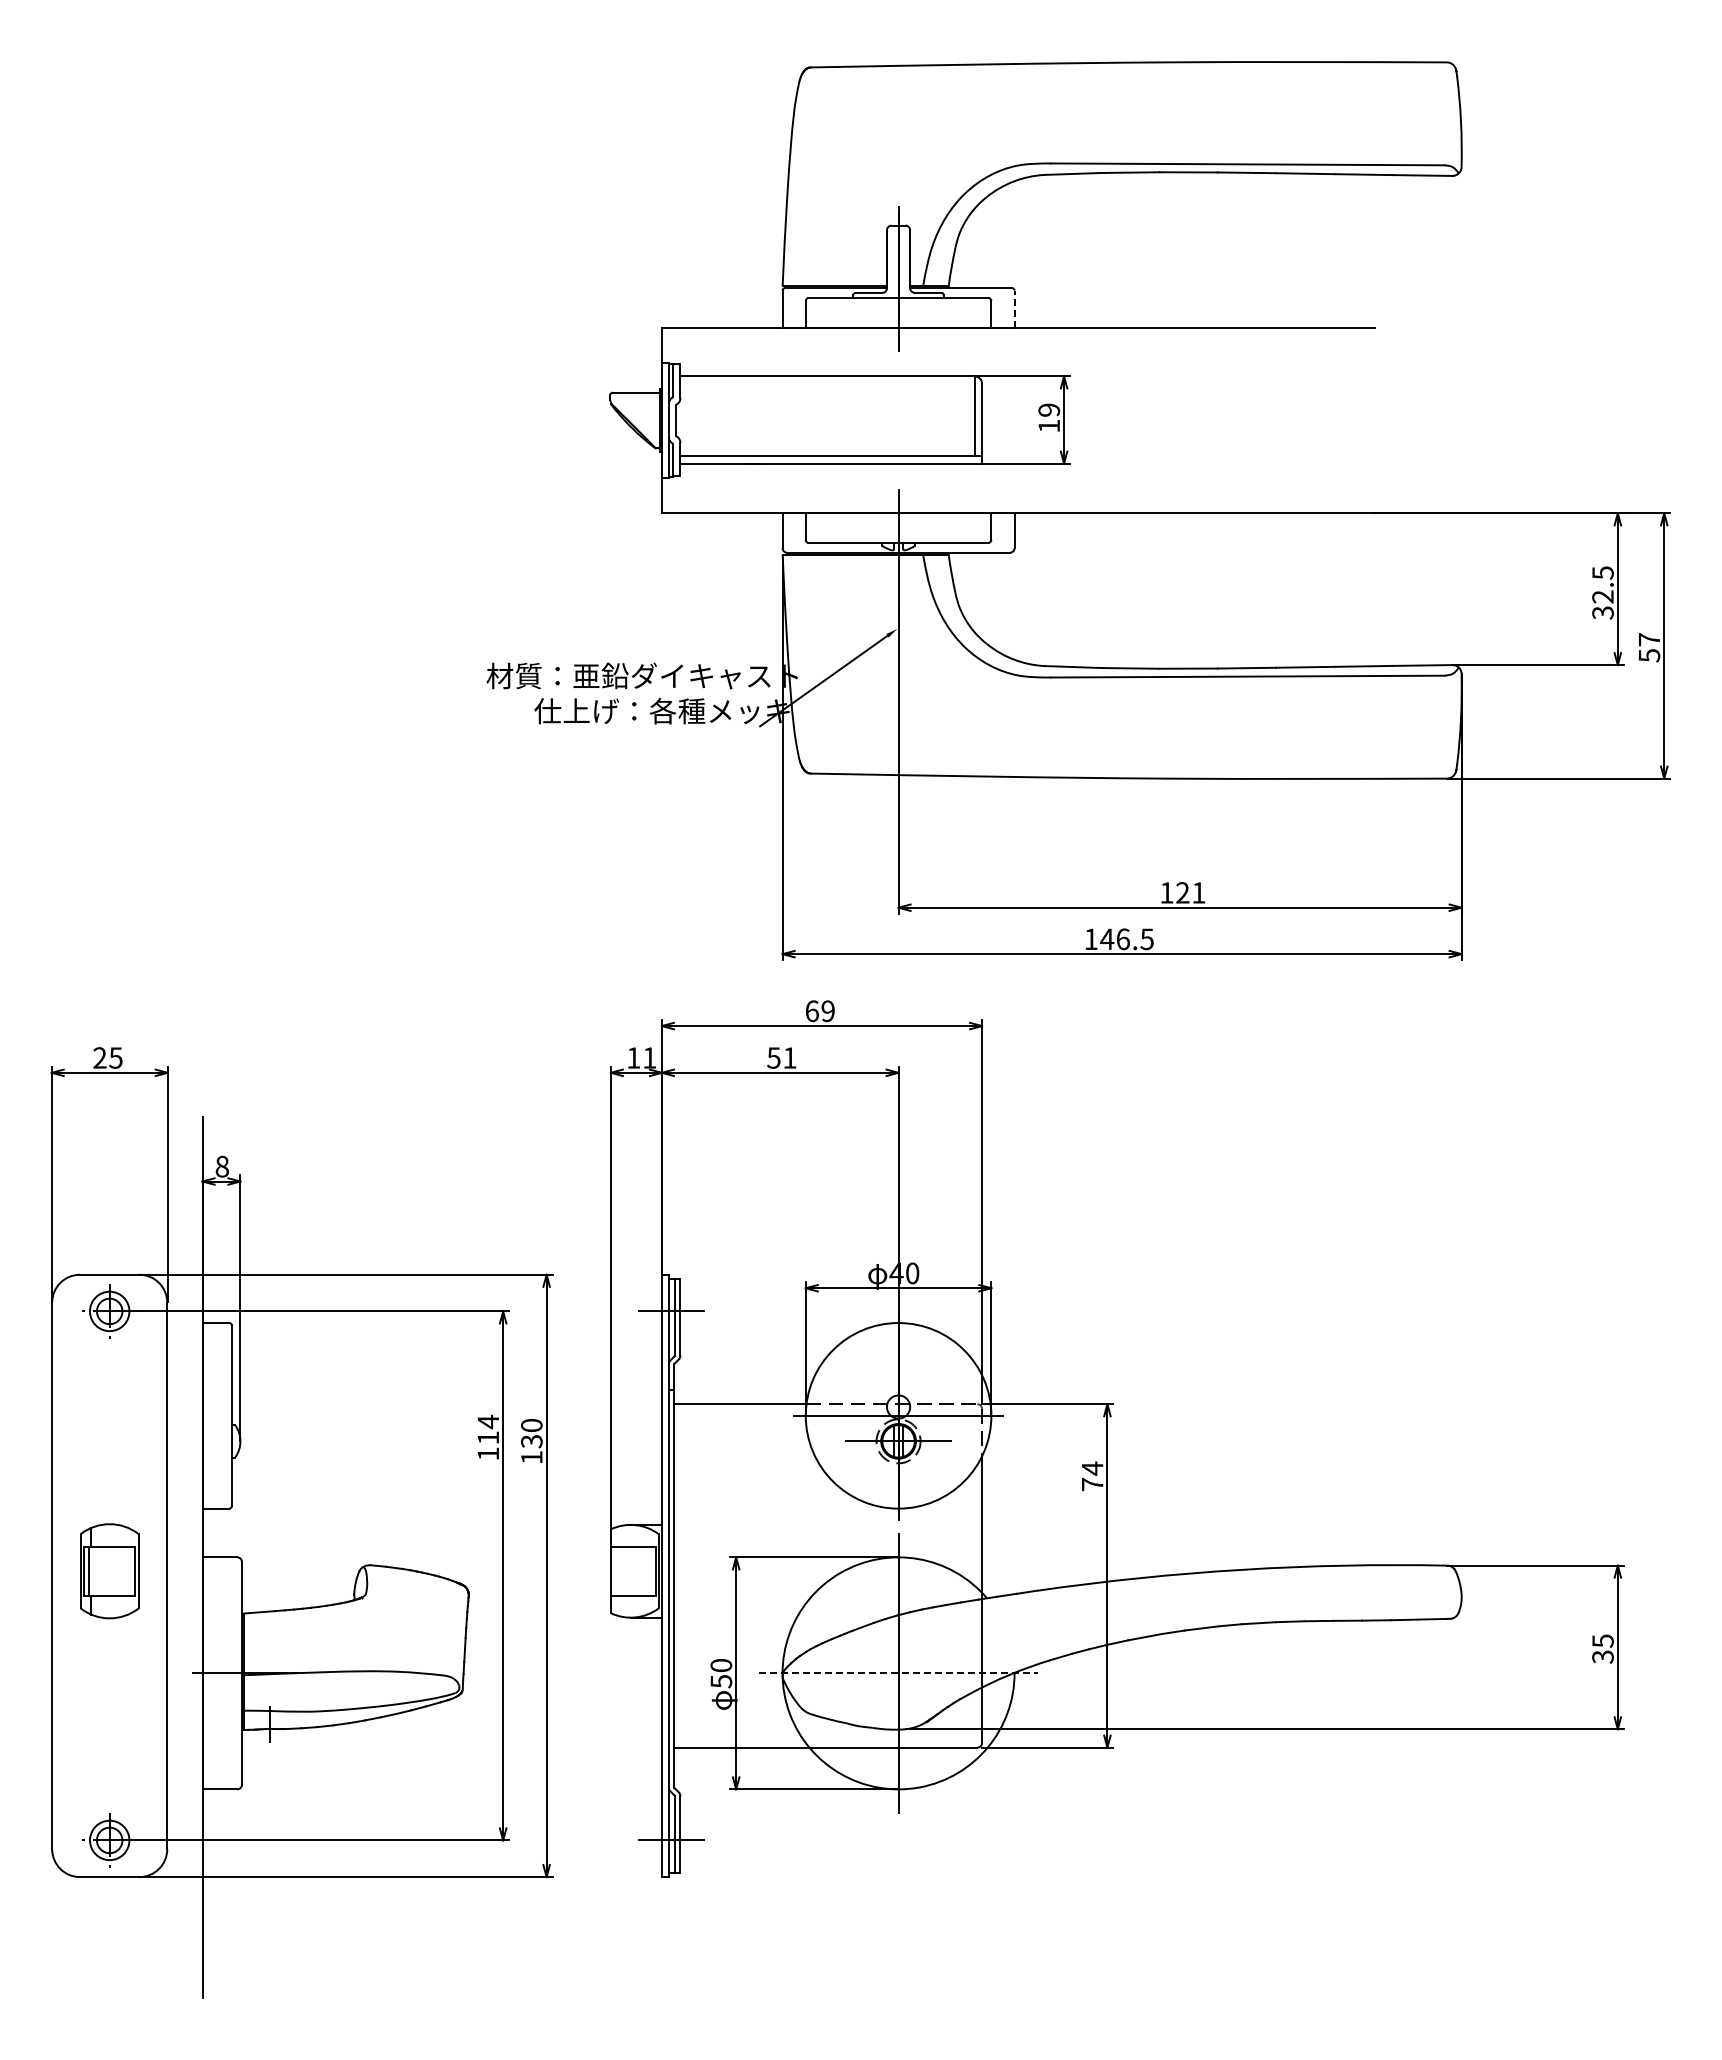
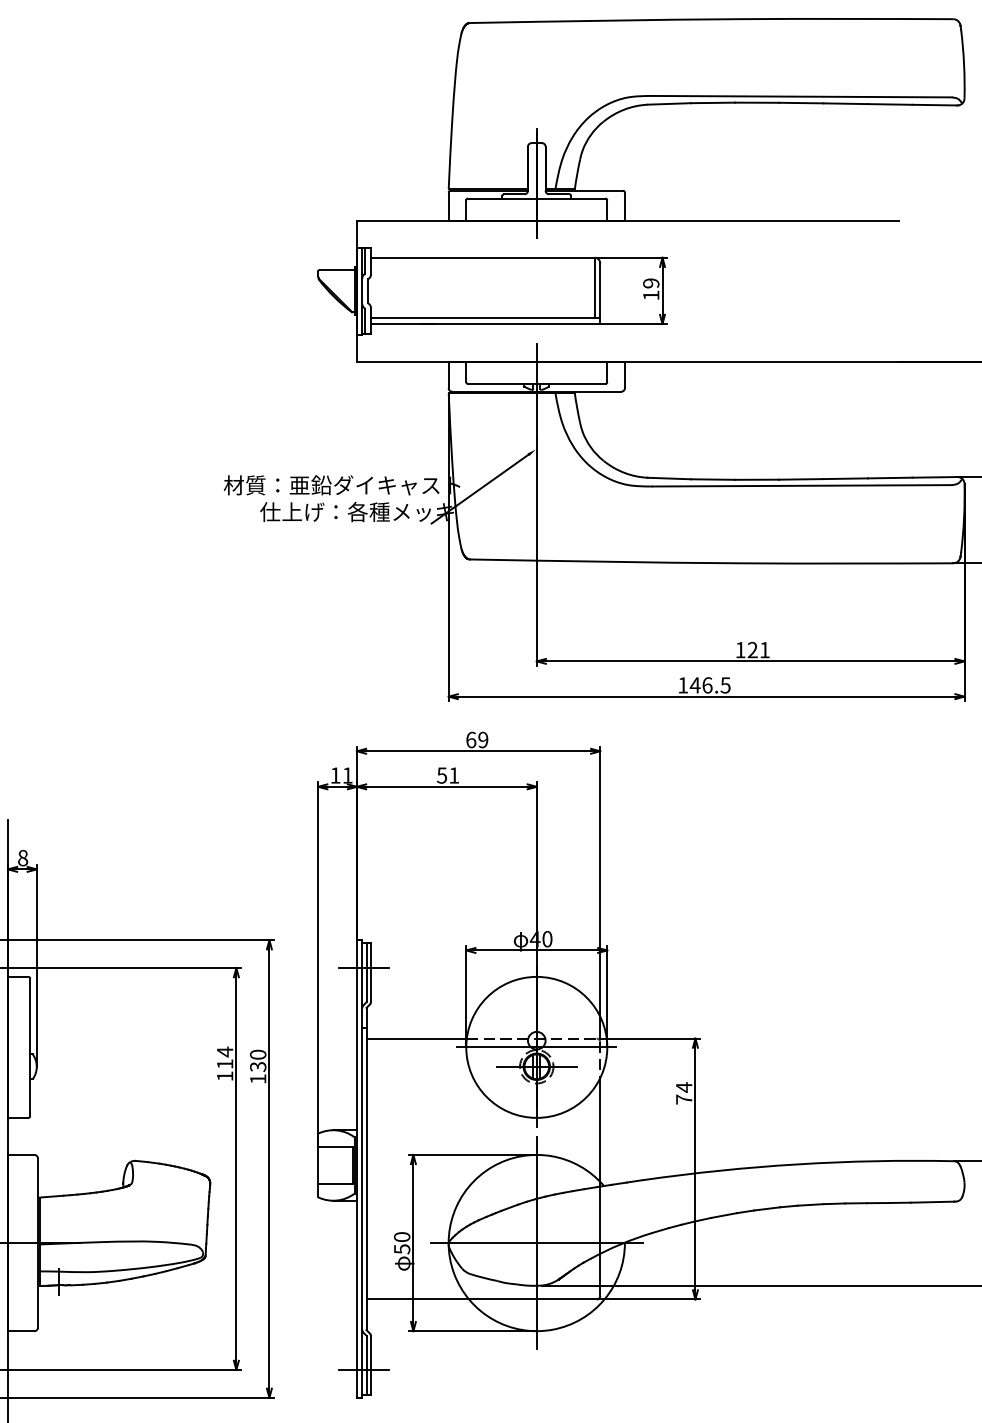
line: (1014, 309) -> (624, 206), dashed -> solid
line: (899, 1673) -> (537, 1243), dashed -> solid

